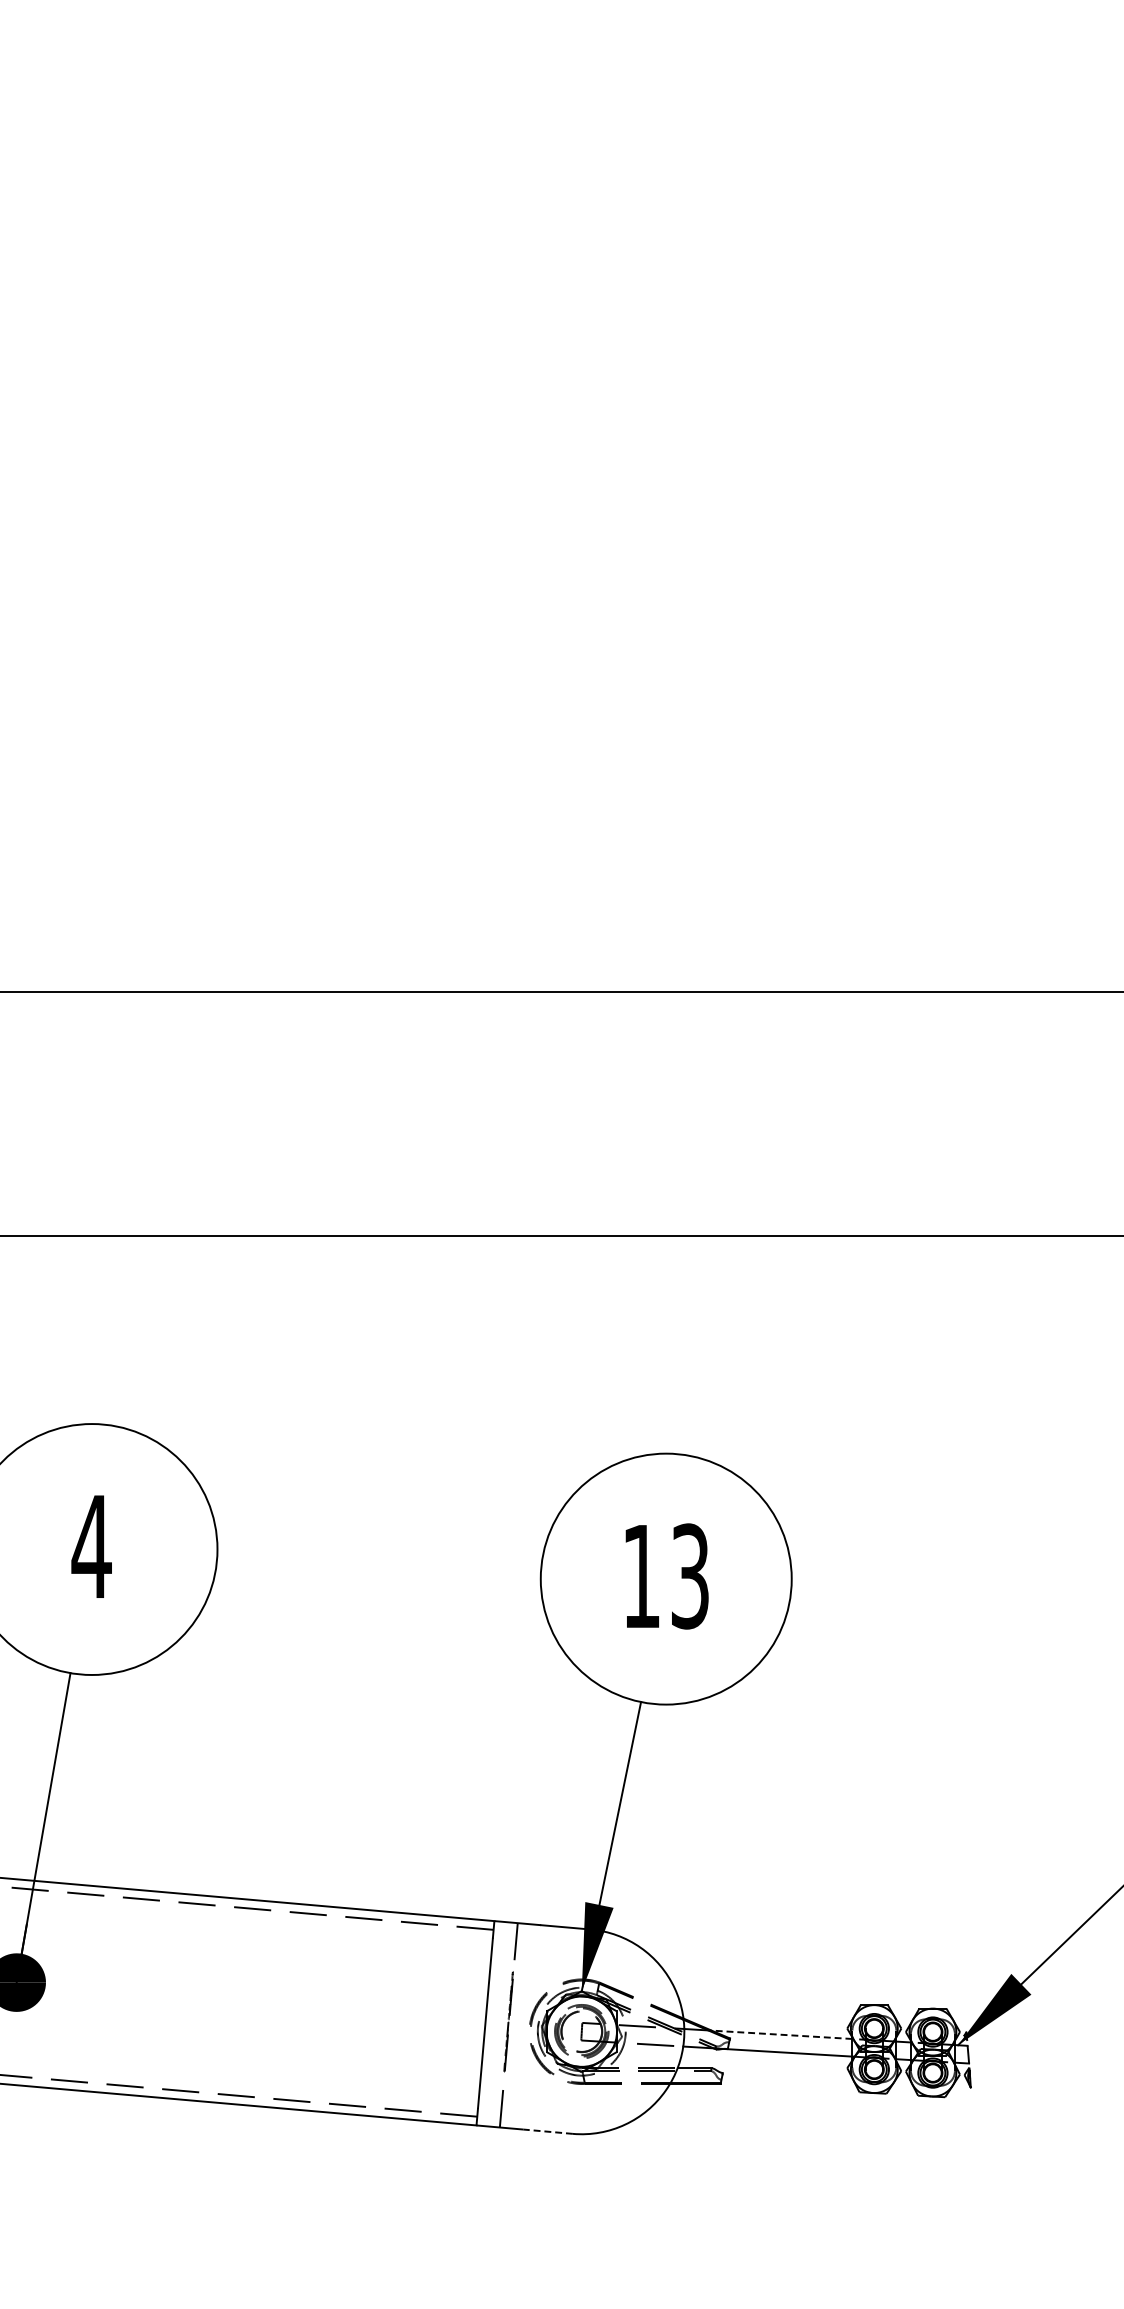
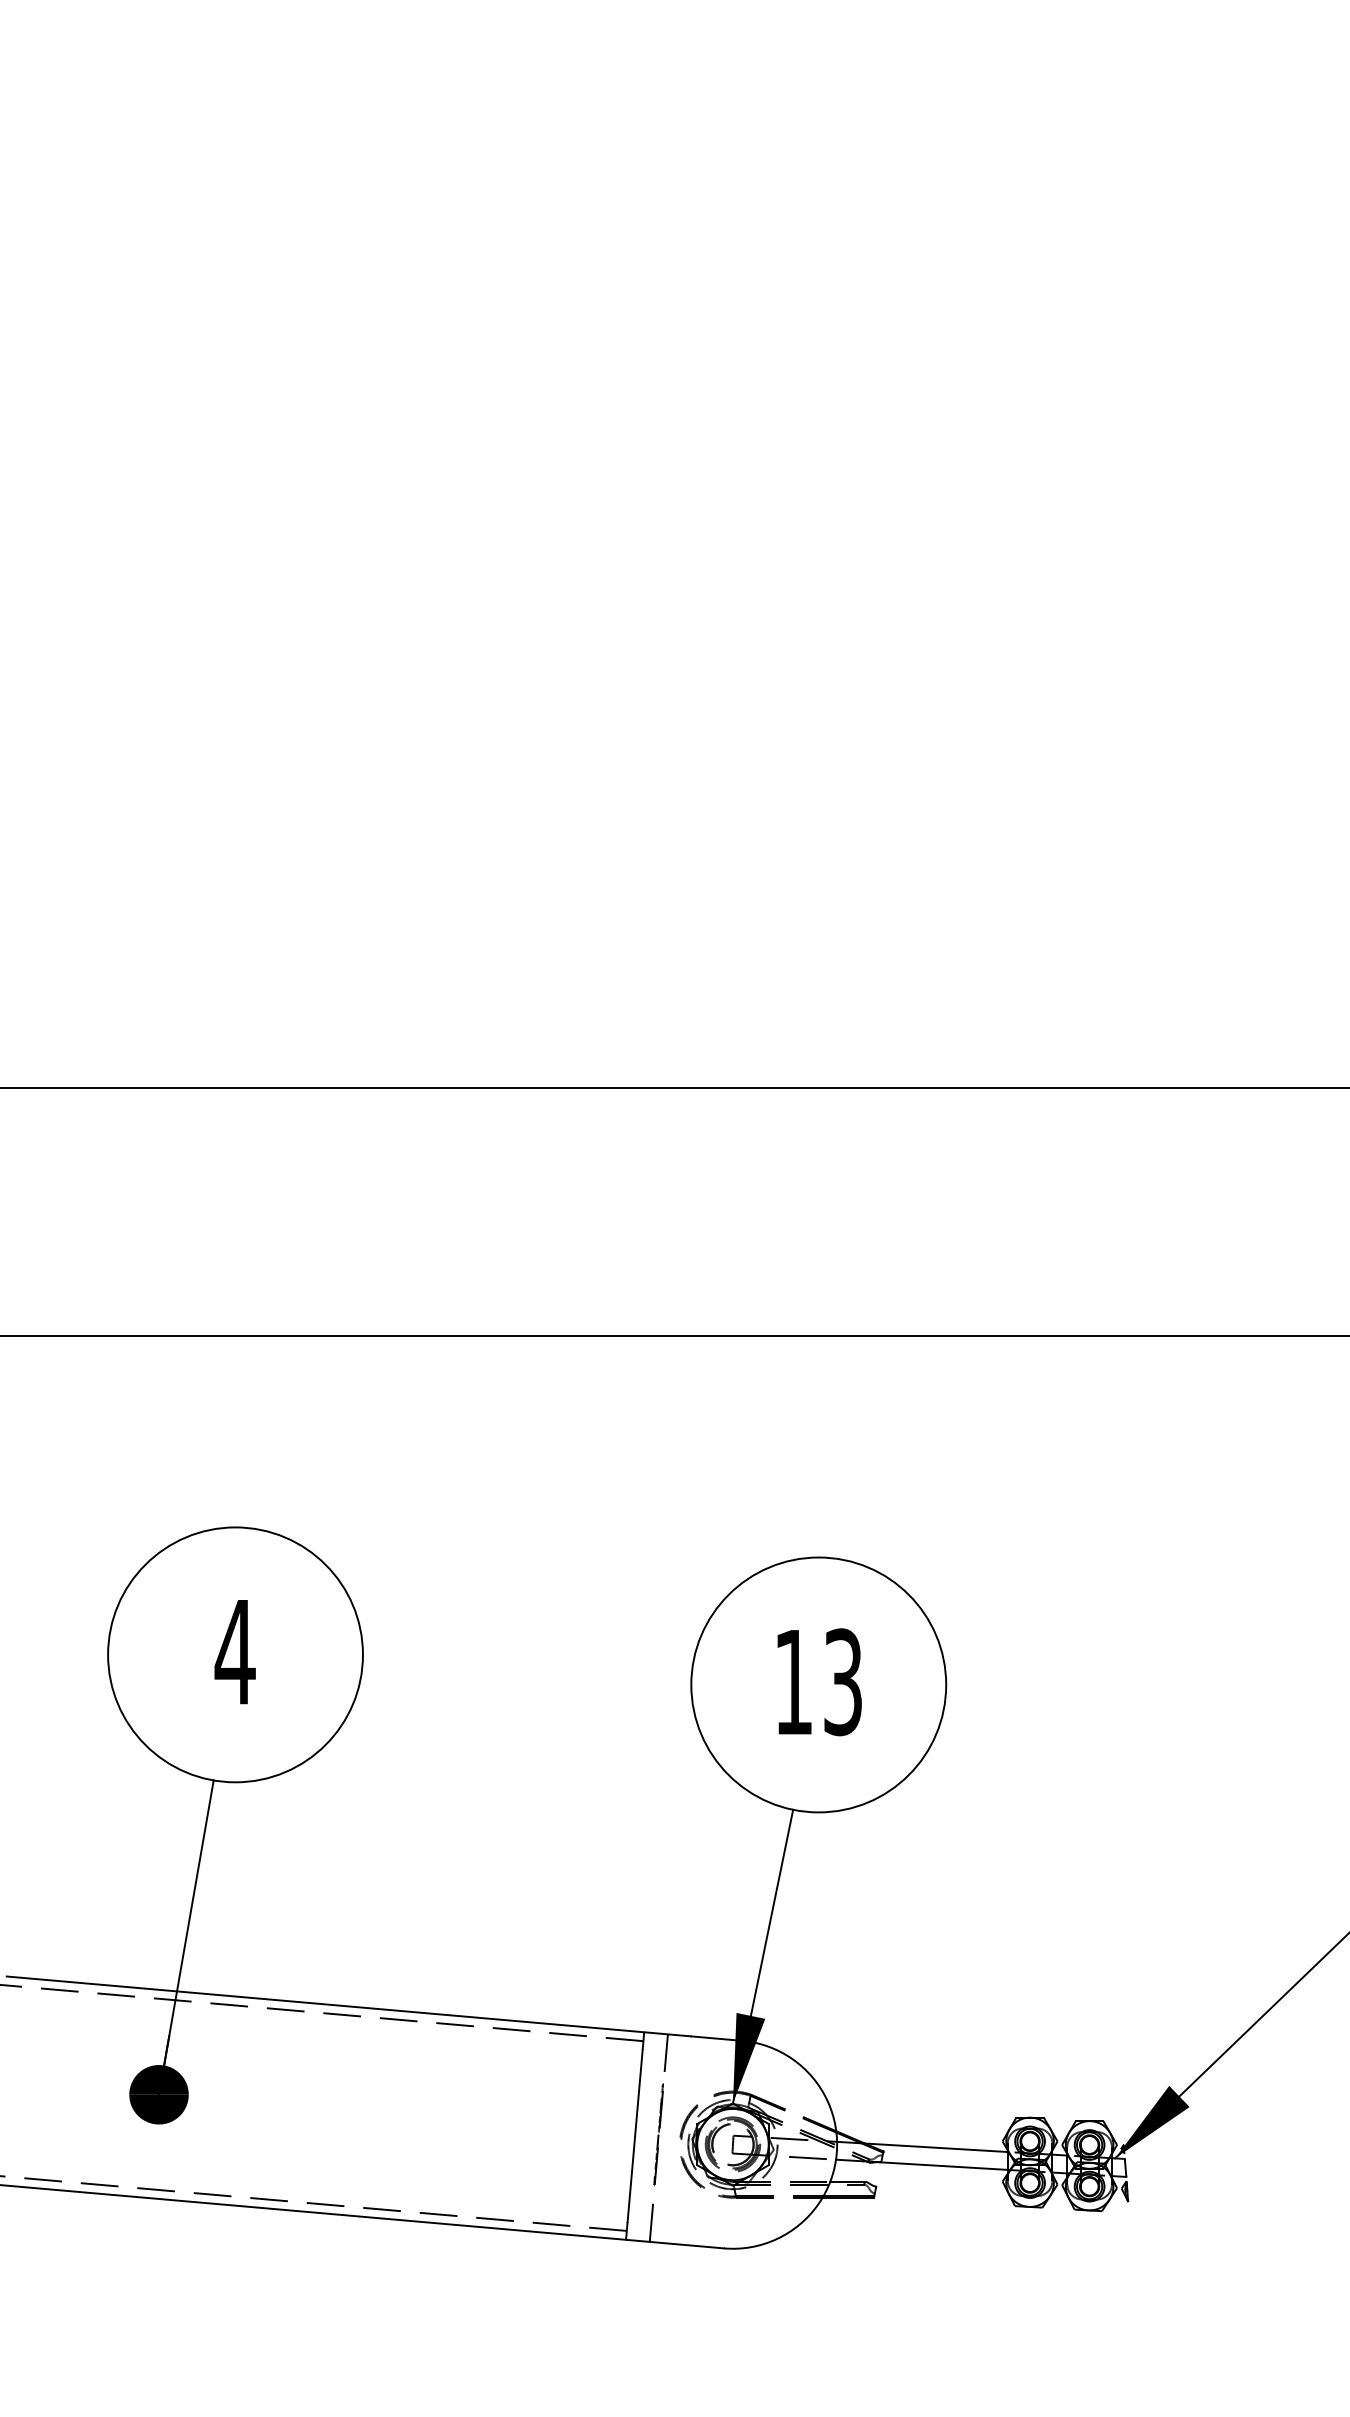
line: (782, 2034) -> (936, 2147), dashed -> solid
line: (547, 2132) -> (698, 2246), dashed -> solid

